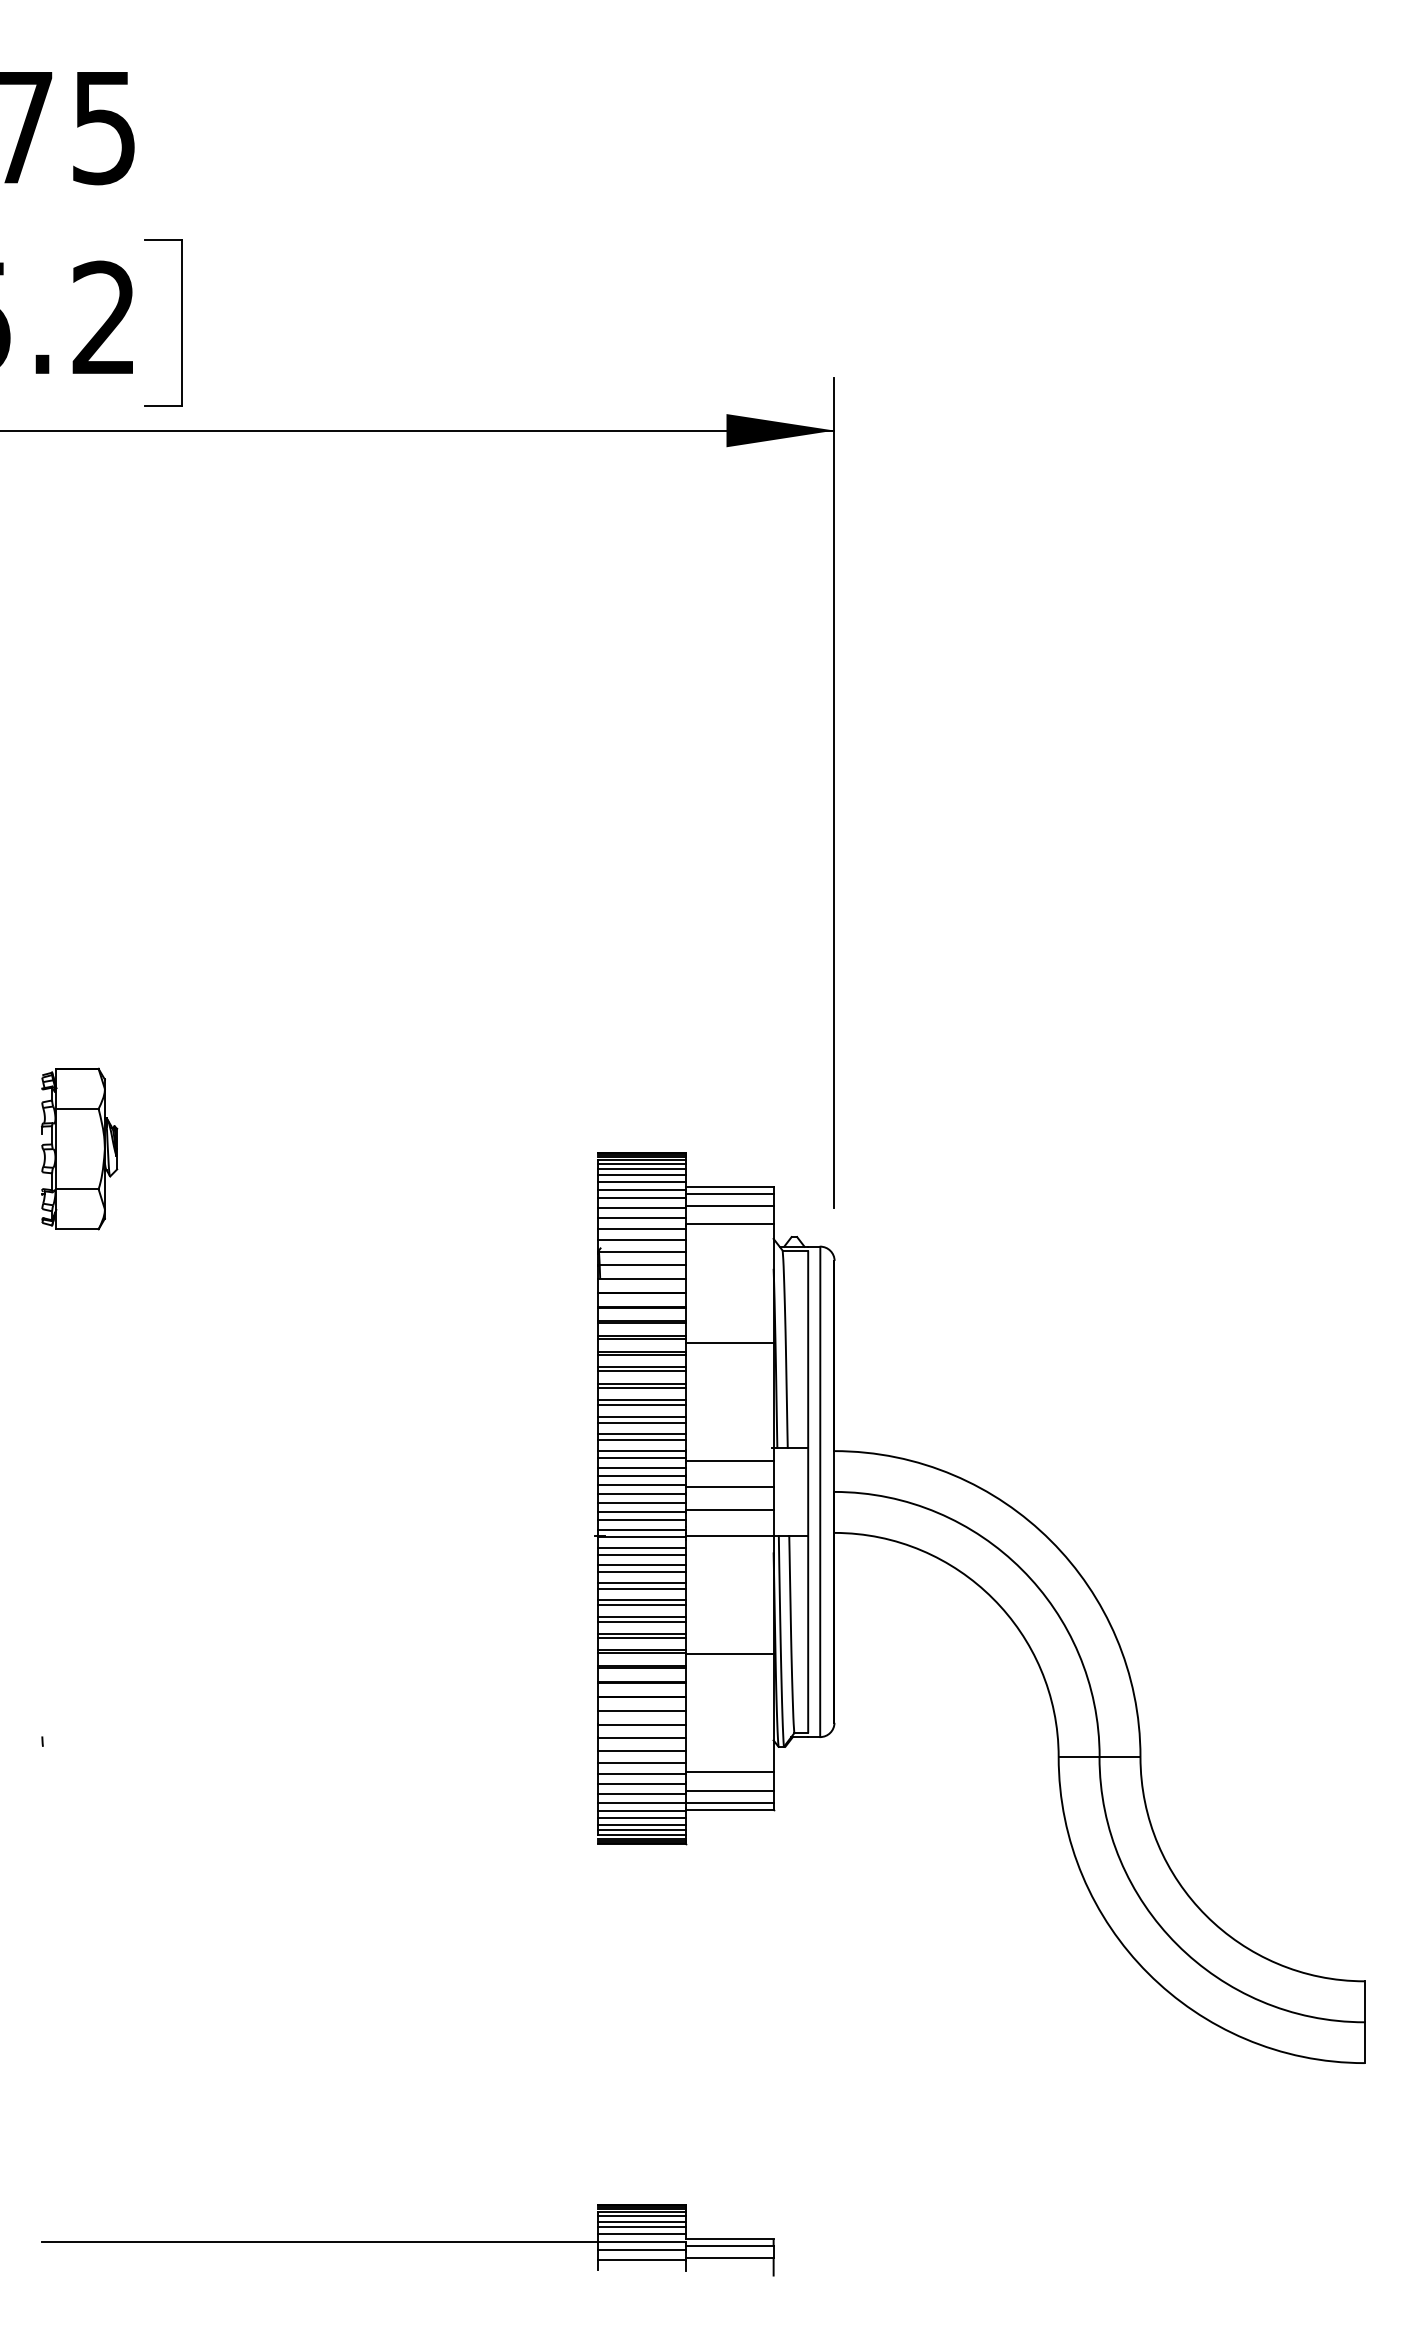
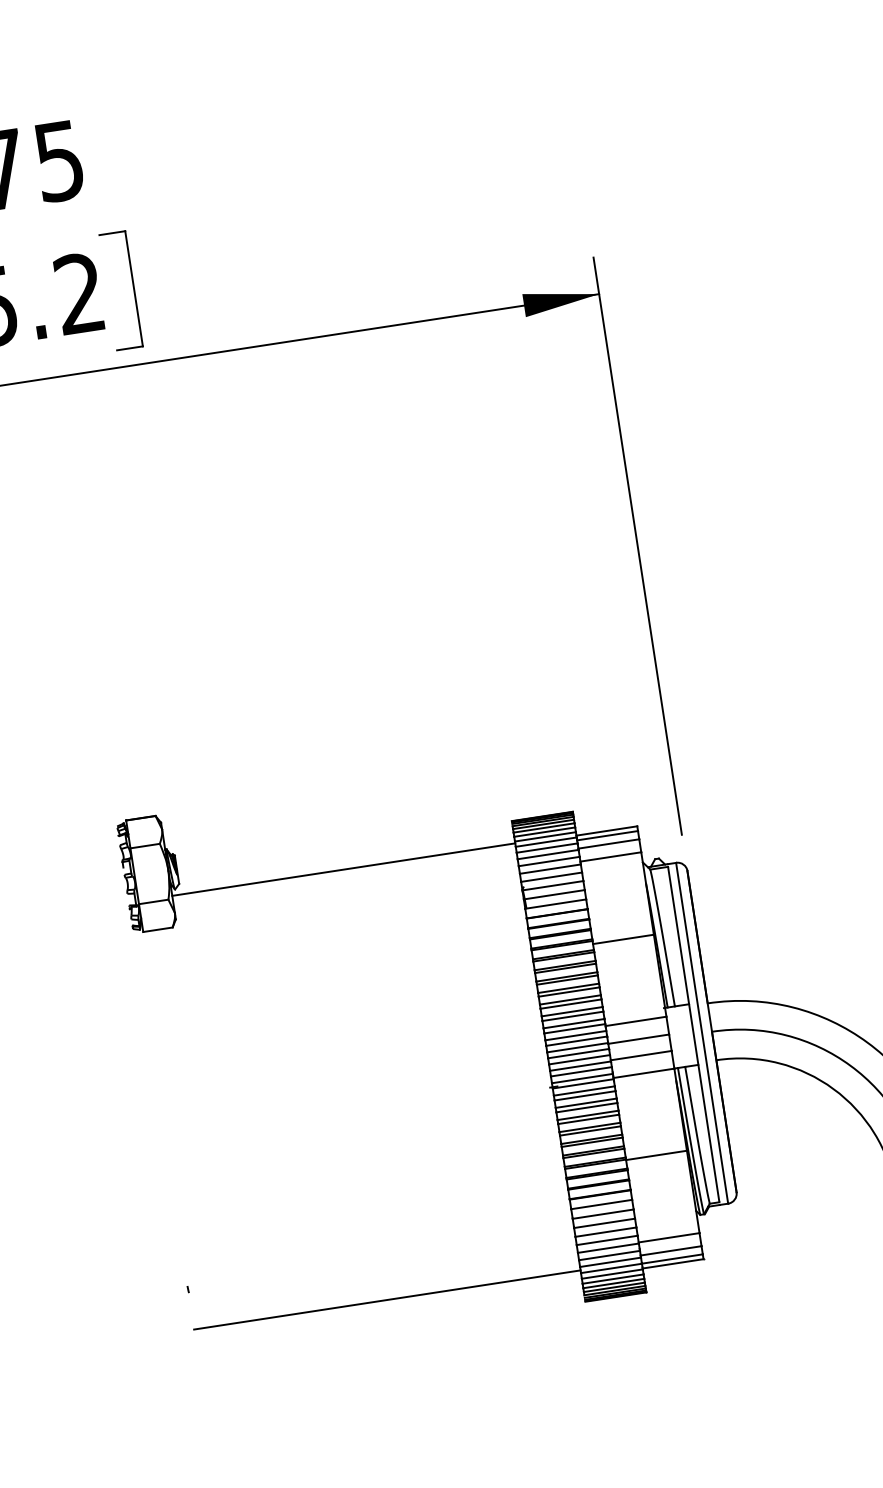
line: (351, 1184) -> (343, 869), added
line: (320, 1799) -> (387, 1300), added

